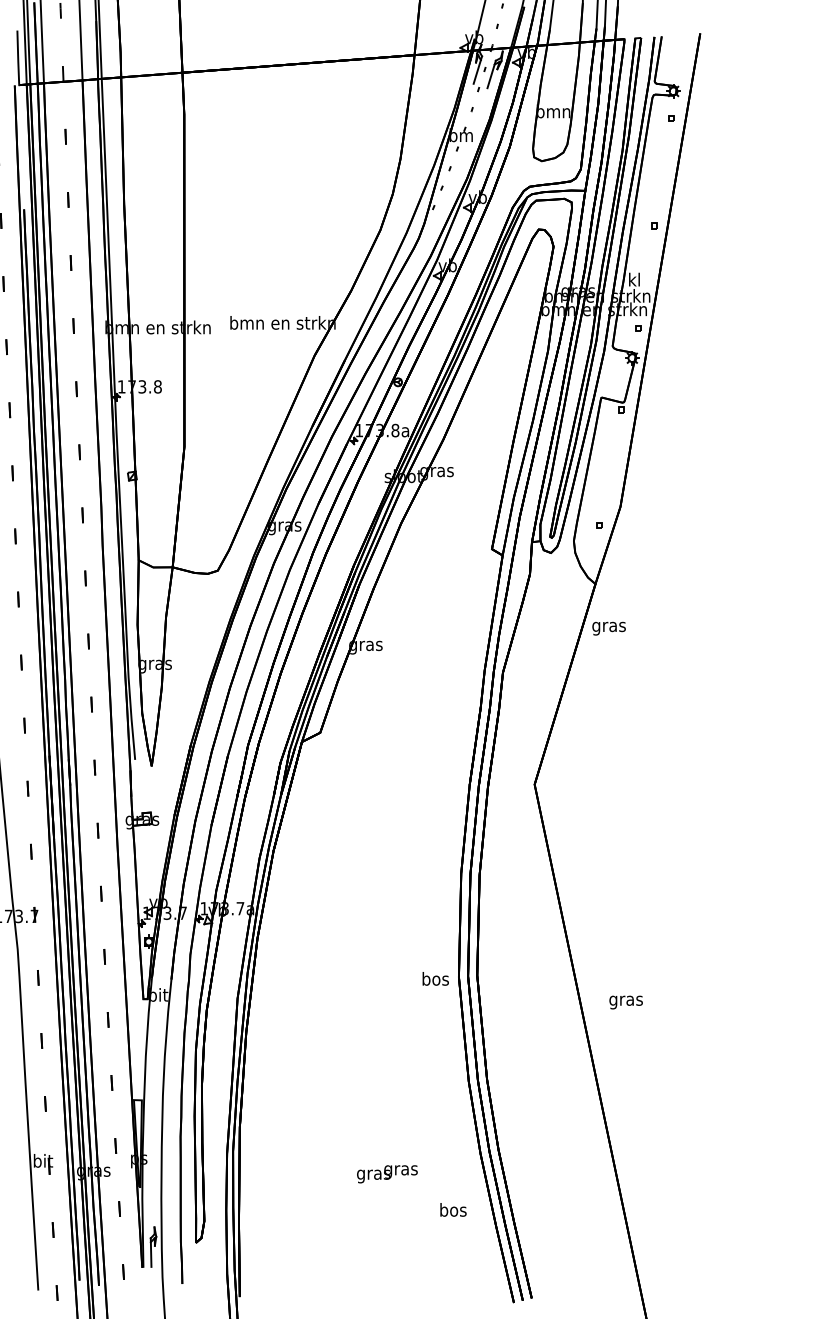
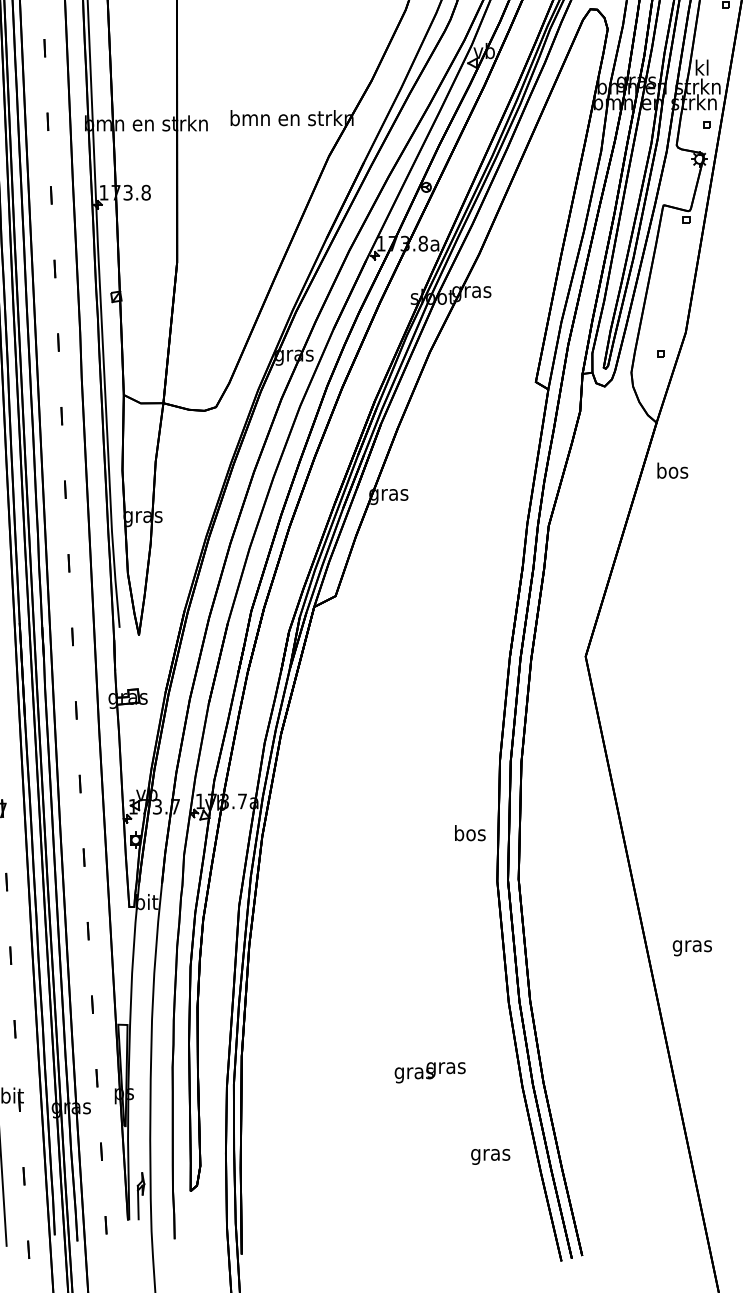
text: (608, 626) -> (671, 472), gras -> bos
text: (435, 978) -> (470, 832), moved
text: (625, 1002) -> (691, 948), moved
text: (387, 1174) -> (430, 1072), moved
text: (452, 1211) -> (489, 1154), bos -> gras

